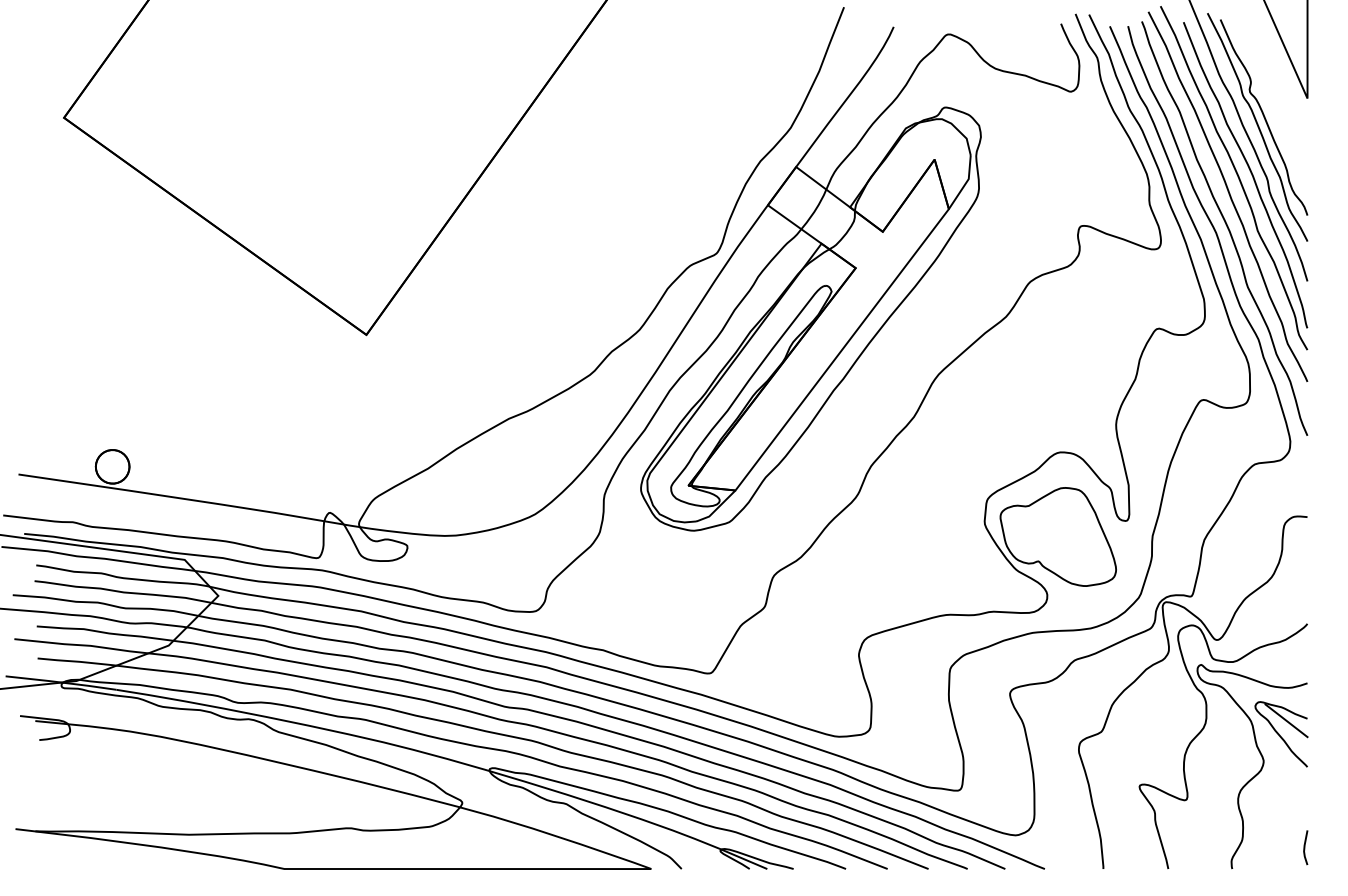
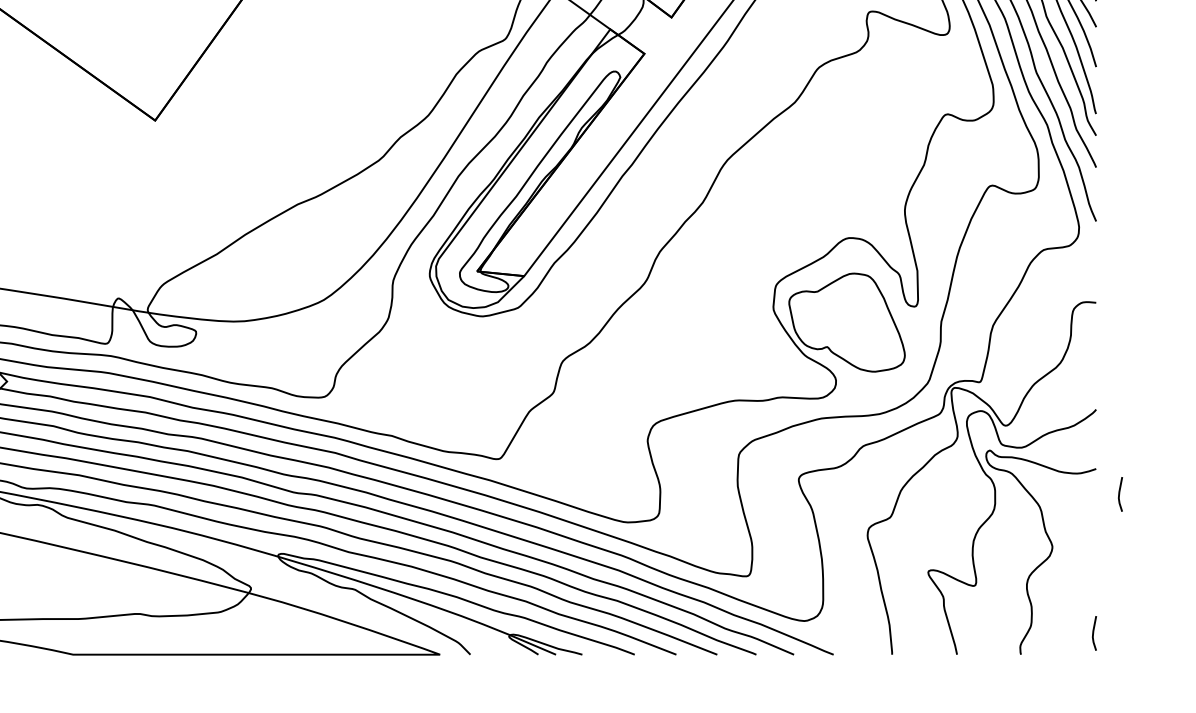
line: (1331, 708) -> (1120, 494), added
part: (1281, 734) -> (1070, 520), removed

